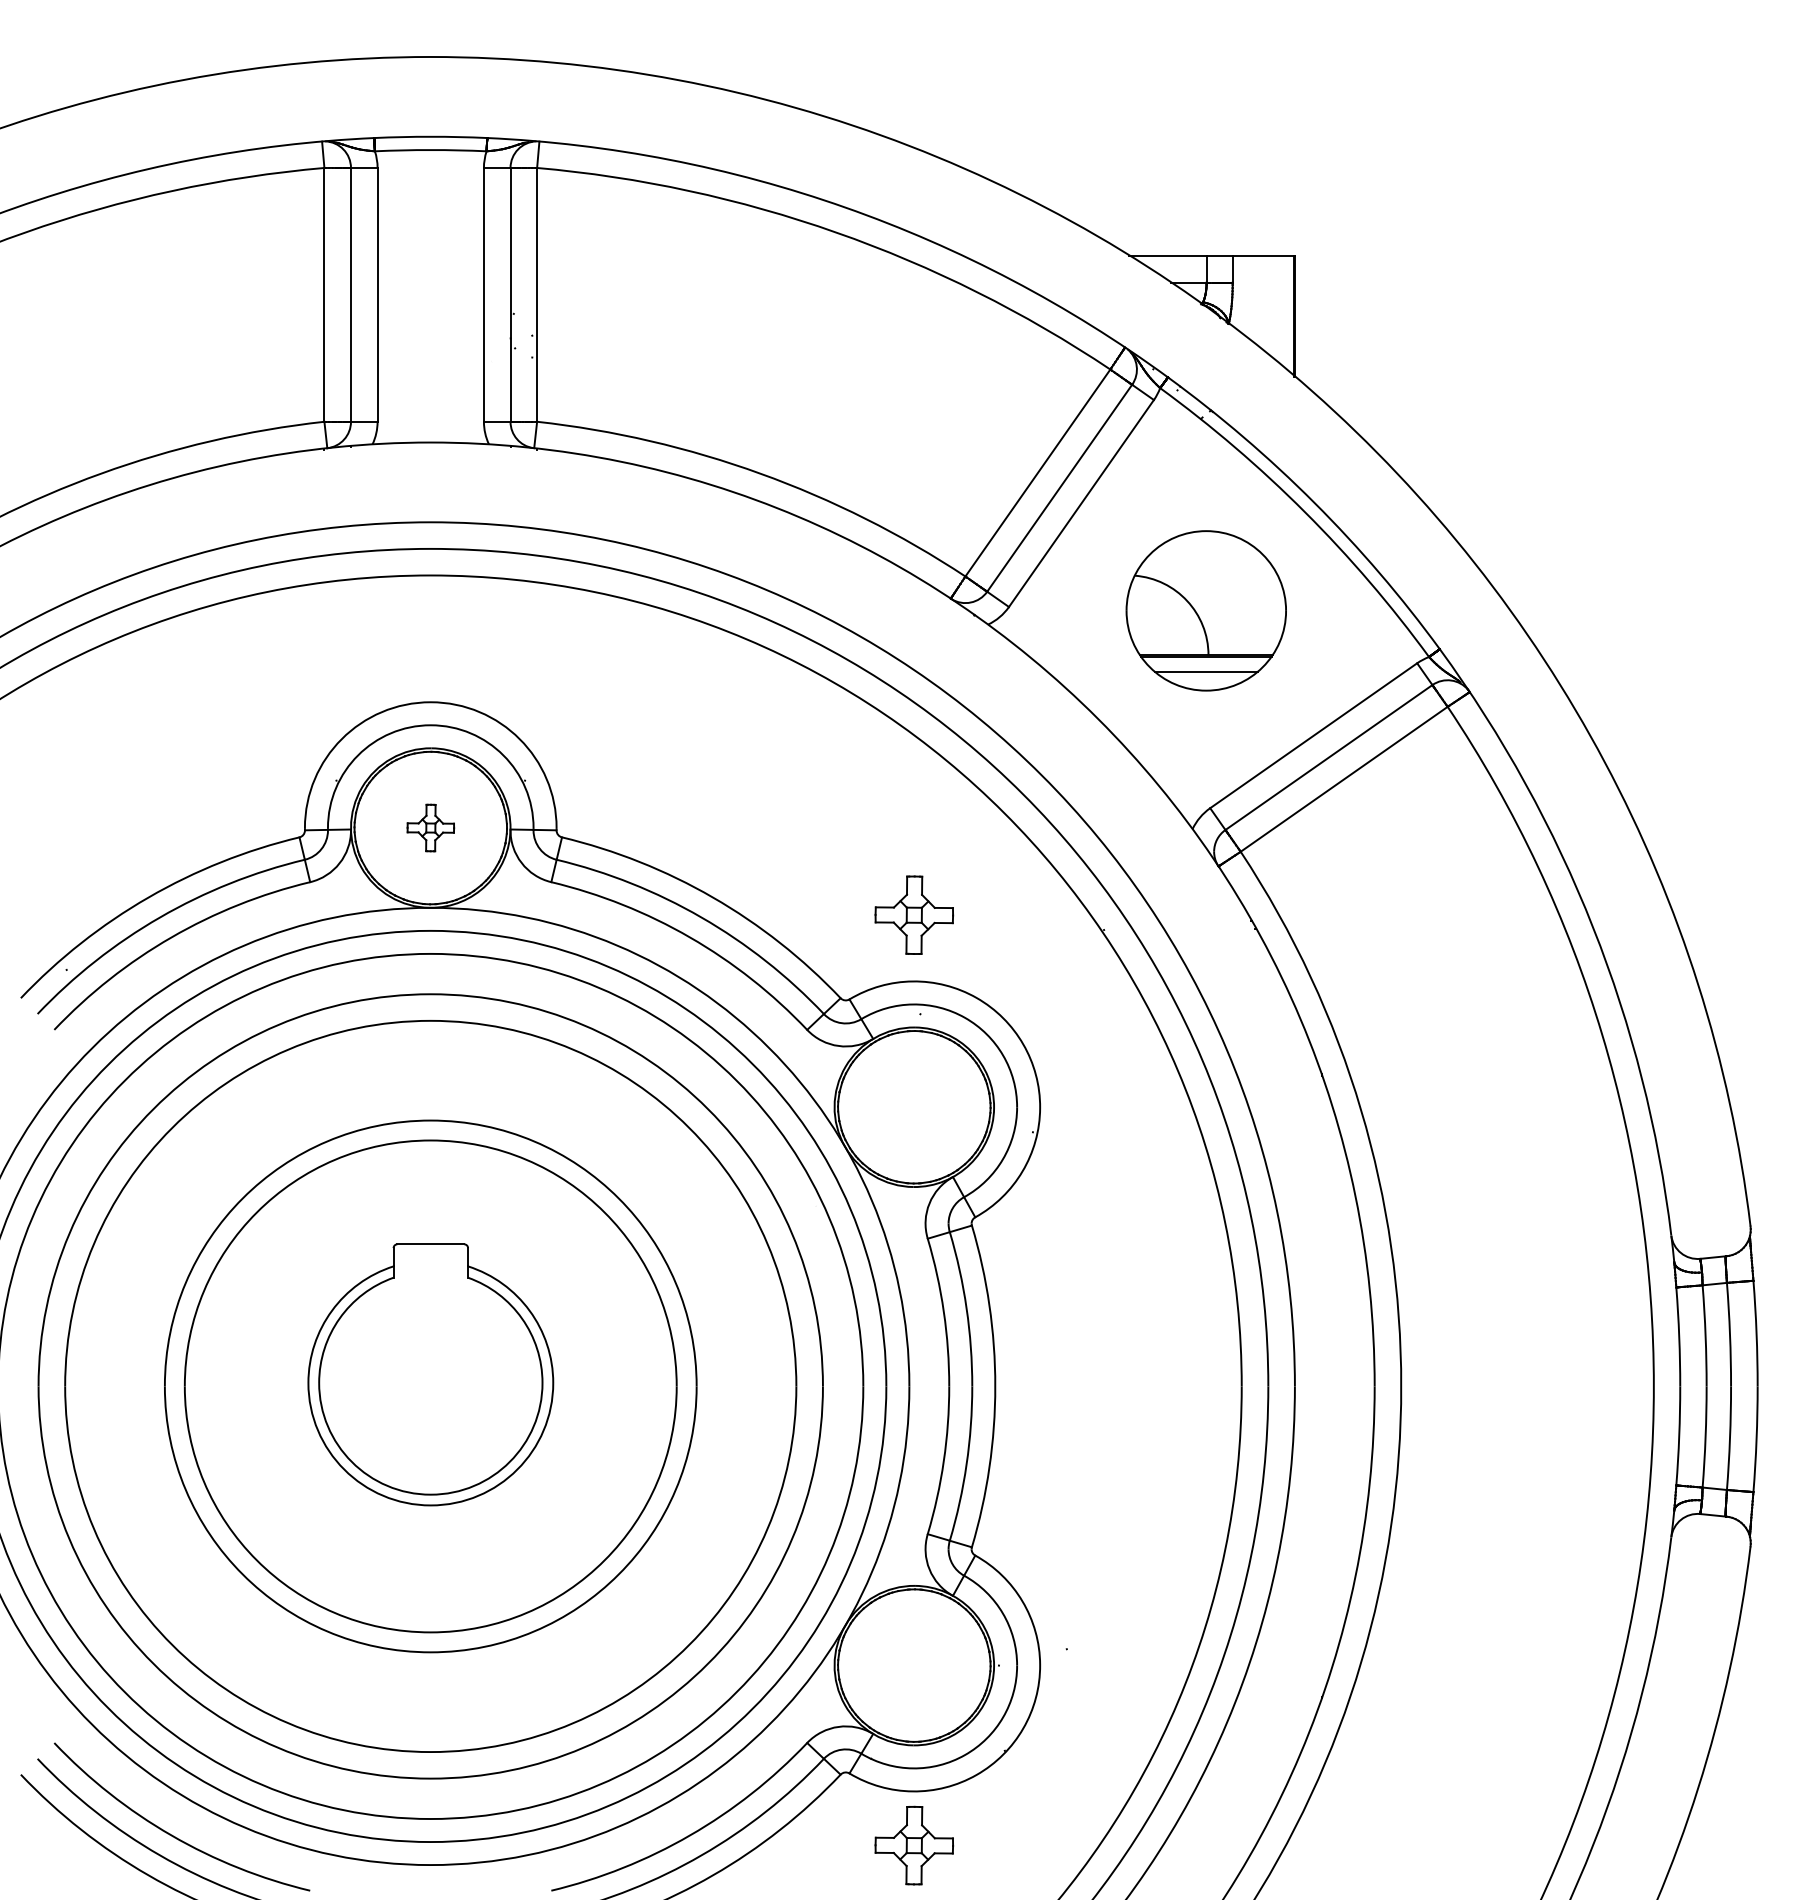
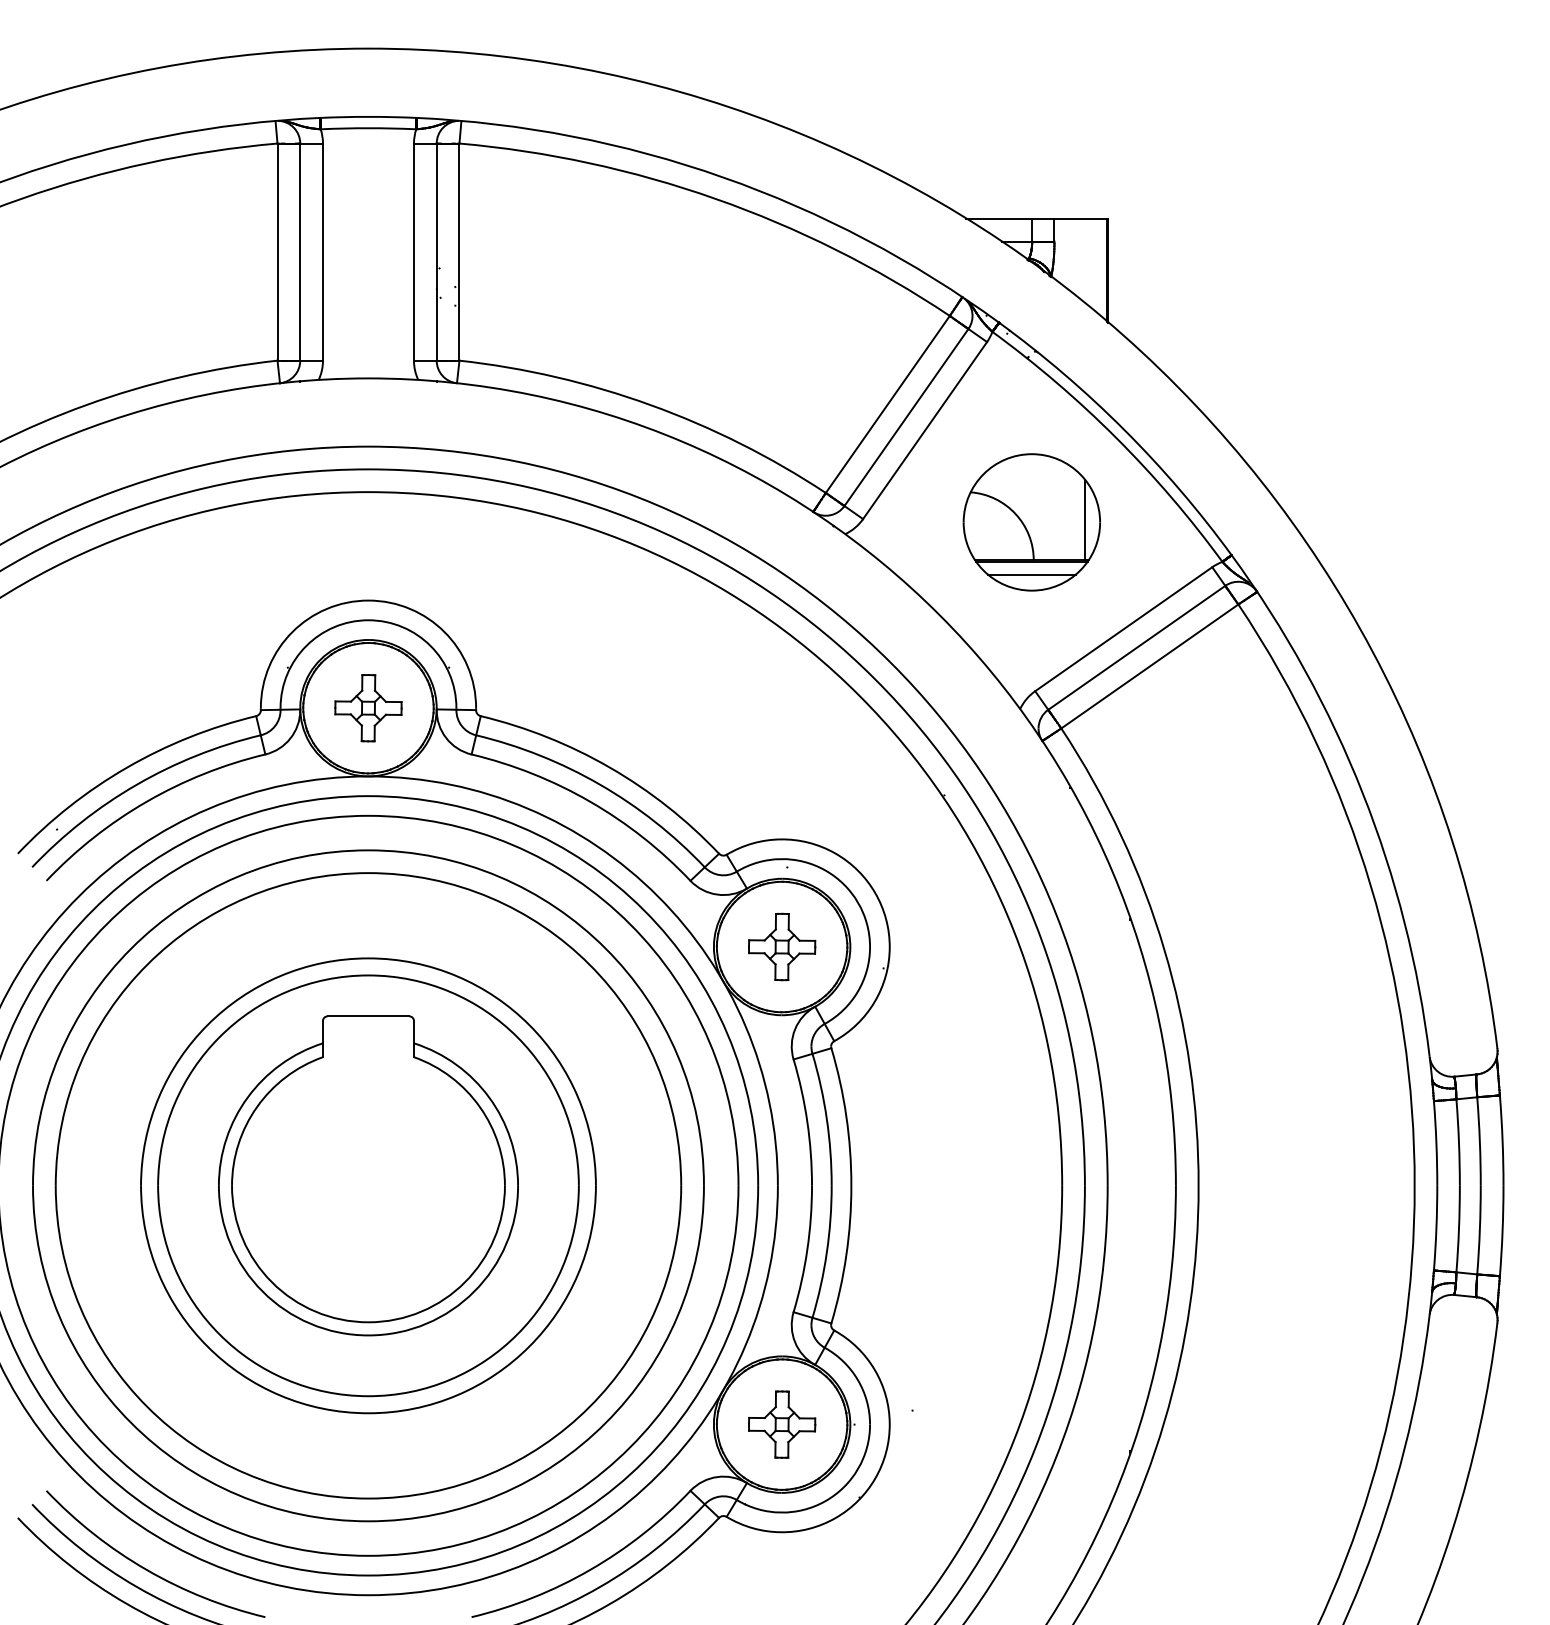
line: (1268, 607) -> (1085, 519), added
part: (430, 827) -> (368, 707), size x1.67
part: (914, 914) -> (782, 946), moved
part: (430, 1374) -> (368, 1175), size x1.43
part: (914, 1845) -> (782, 1424), moved

